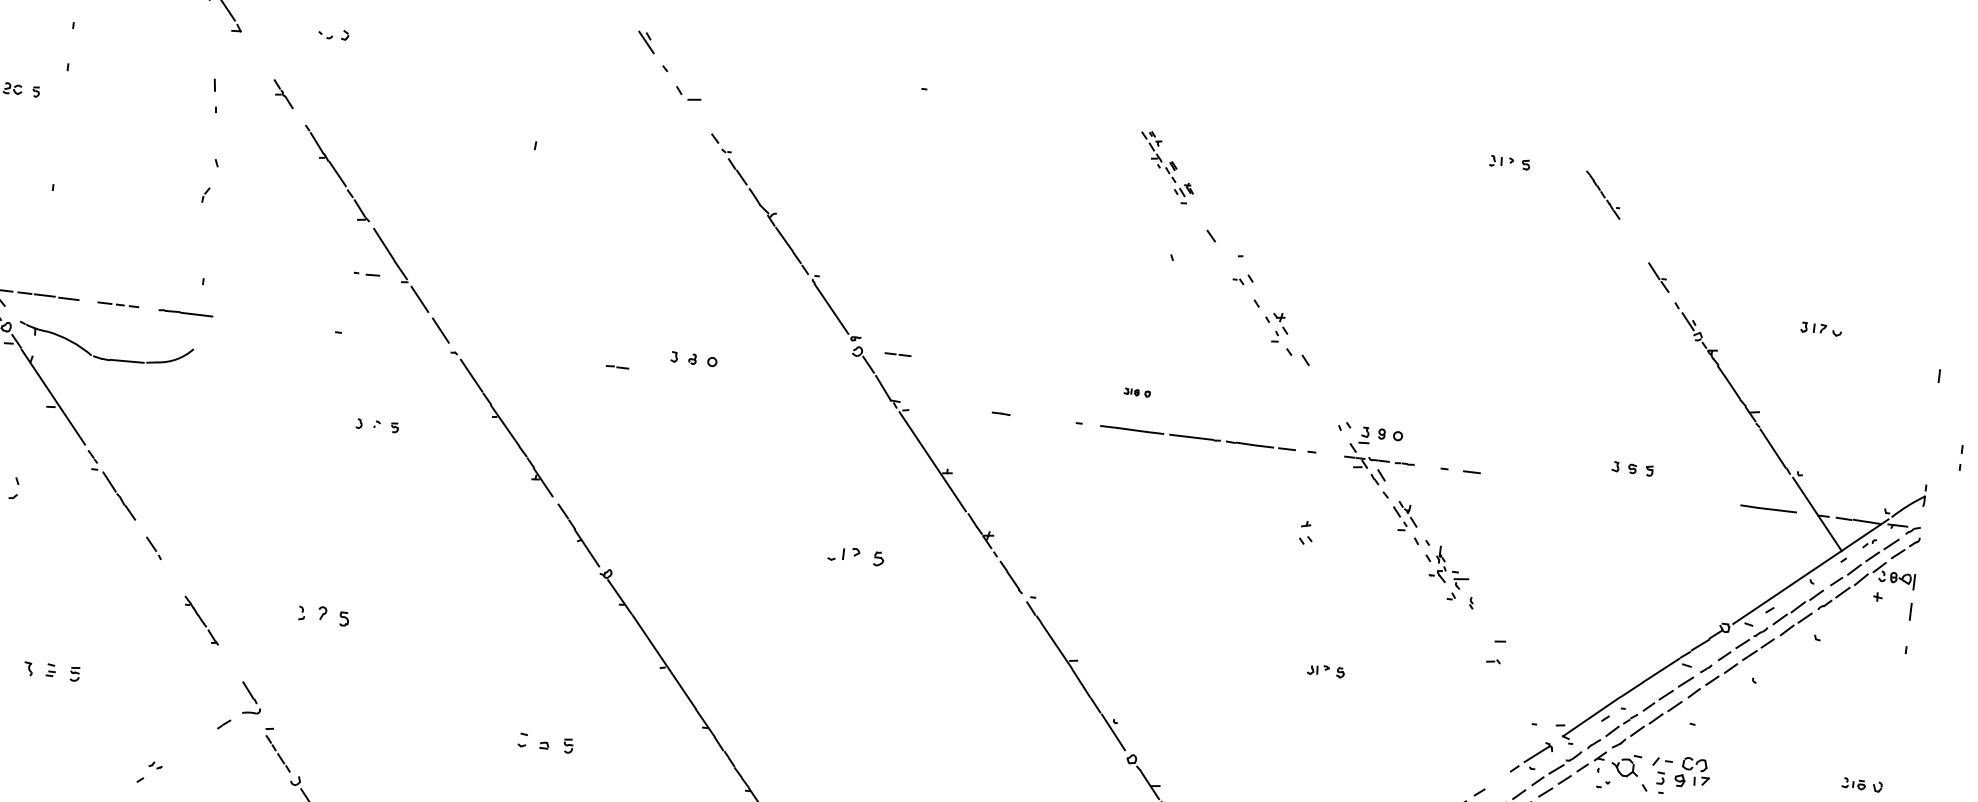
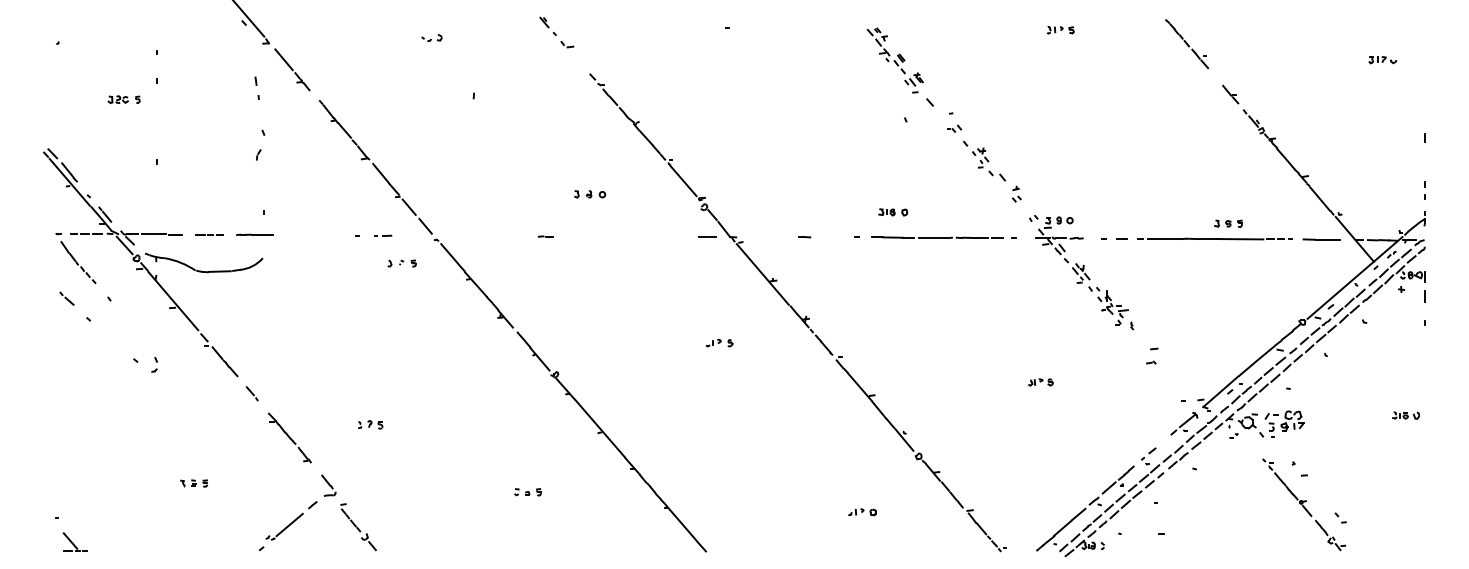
part: (333, 33) -> (431, 37), moved
line: (259, 57) -> (283, 59), added
part: (669, 66) -> (556, 32), size x0.71
part: (1509, 163) -> (1060, 30), moved
part: (1165, 167) -> (894, 60), size x1.43
part: (1603, 195) -> (1187, 44), size x1.67
part: (367, 273) -> (383, 235), moved
part: (1820, 329) -> (1382, 60), moved
line: (898, 353) -> (707, 236), moved
part: (694, 359) -> (590, 194), moved
part: (1137, 392) -> (893, 212), size x1.67
part: (376, 425) -> (401, 263), moved
line: (1961, 453) -> (1424, 187), moved
part: (1609, 488) -> (1214, 238), added
part: (1306, 531) -> (1016, 193), moved
part: (856, 555) -> (719, 342), size x0.71
part: (323, 614) -> (370, 424), size x0.71
part: (201, 619) -> (289, 437), size x1.67
part: (50, 671) -> (193, 483), size x0.71
part: (544, 743) -> (527, 492), size x0.71
line: (186, 748) -> (289, 524), added

